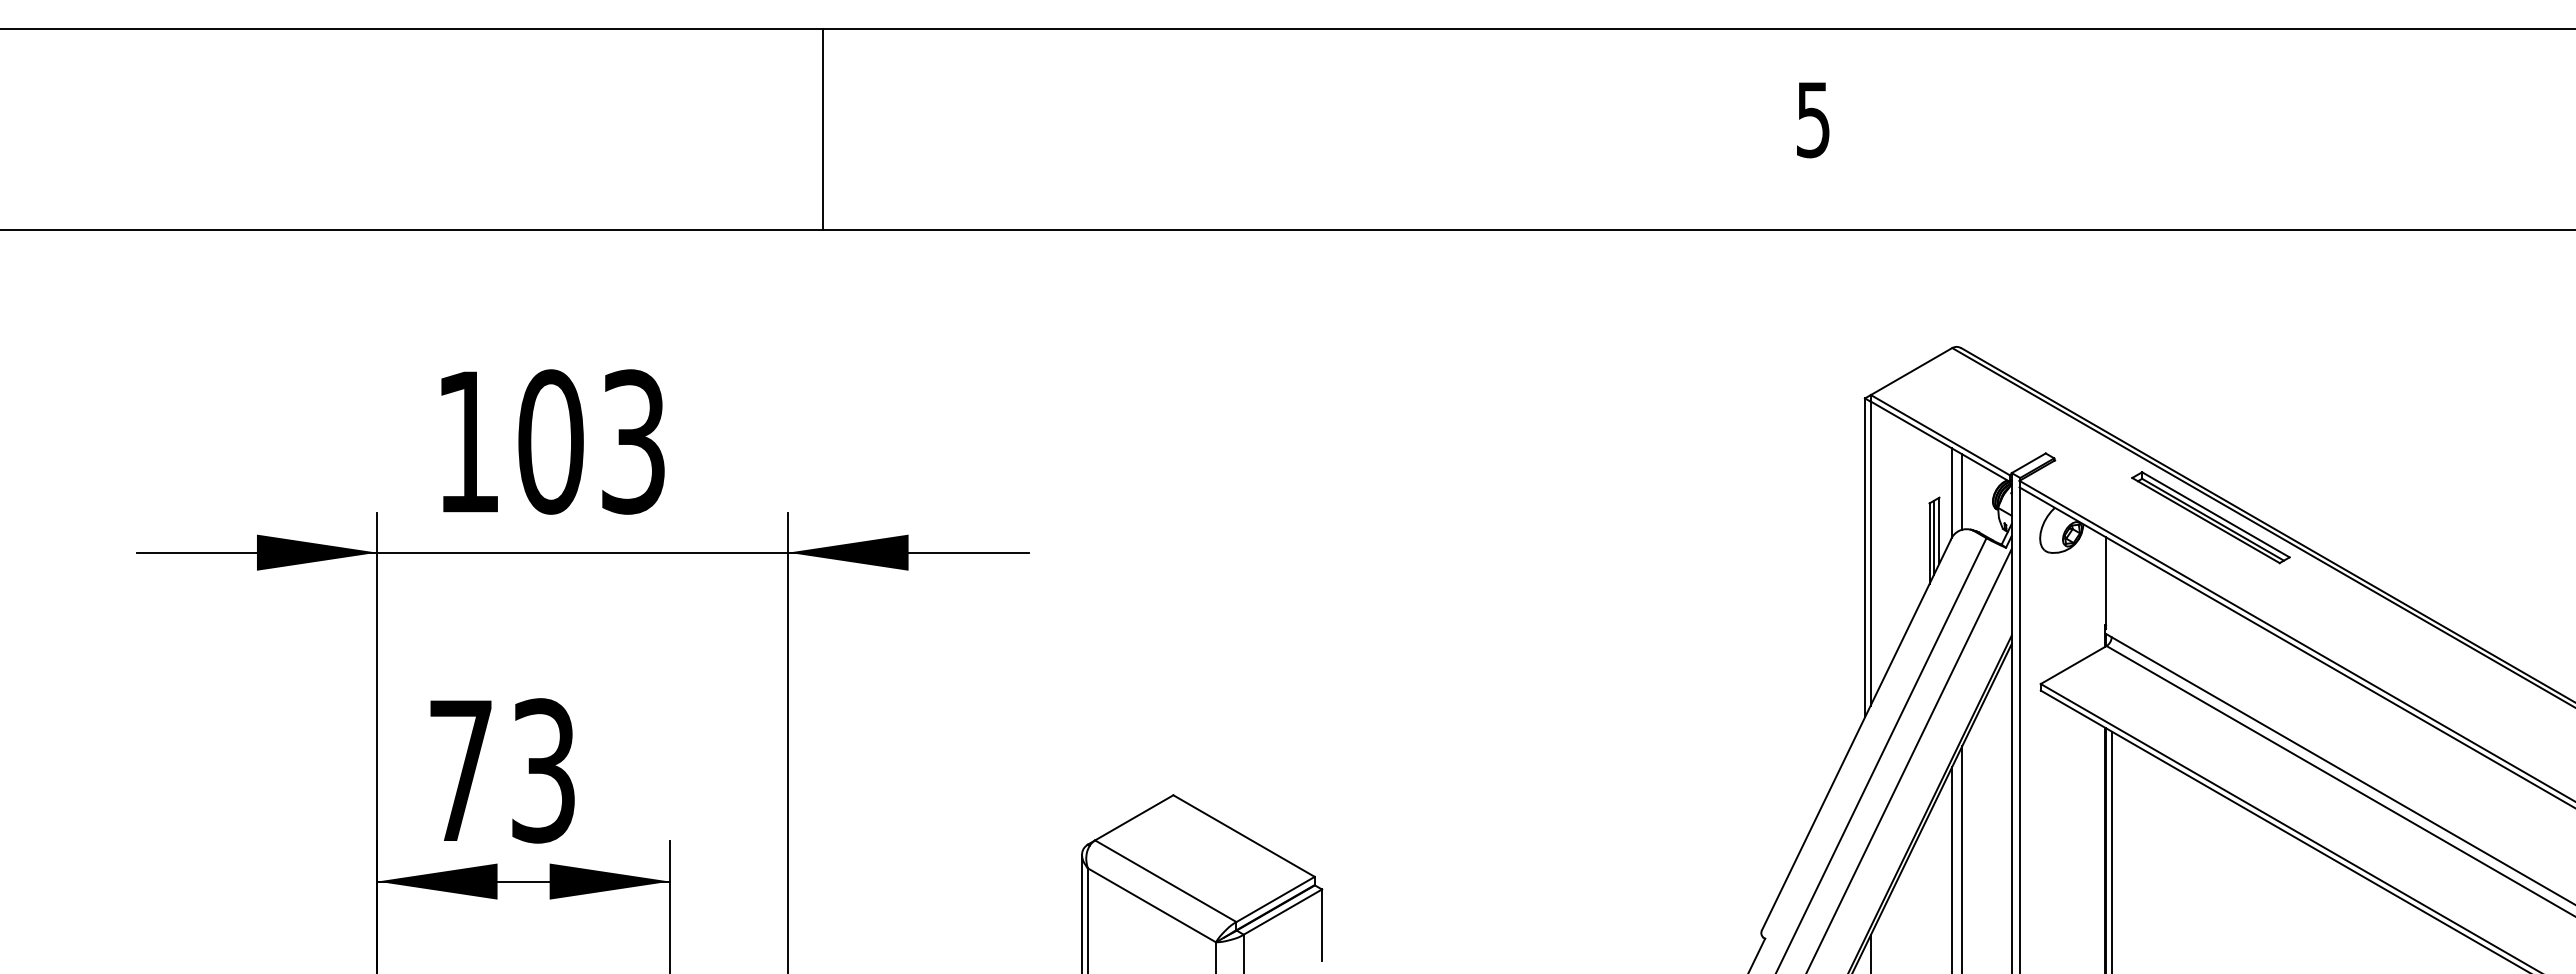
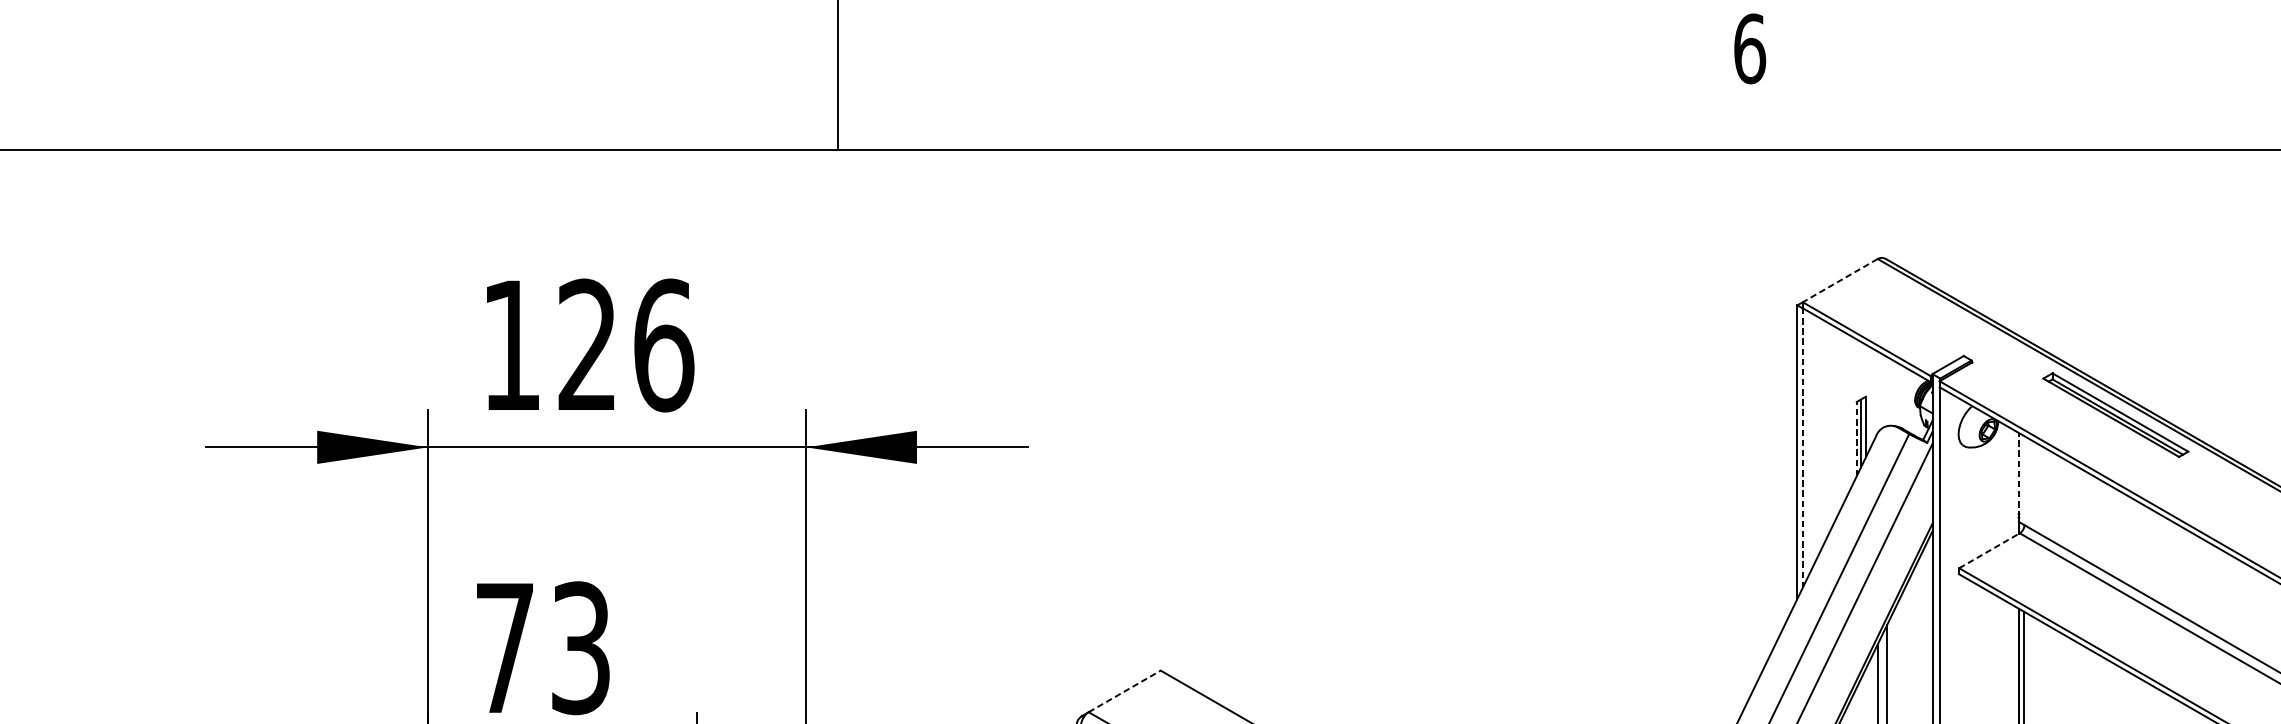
text: (1813, 119) -> (1749, 48), 5 -> 6
line: (1911, 371) -> (1840, 280), solid -> dashed
text: (592, 441) -> (626, 345), 103 -> 126
line: (1962, 491) -> (1887, 391), removed
line: (1952, 492) -> (1877, 391), removed
line: (1929, 543) -> (1856, 438), solid -> dashed
line: (1870, 553) -> (1802, 448), solid -> dashed
line: (2106, 583) -> (2019, 475), solid -> dashed
line: (2073, 665) -> (1989, 551), solid -> dashed
line: (1134, 817) -> (1124, 691), solid -> dashed

